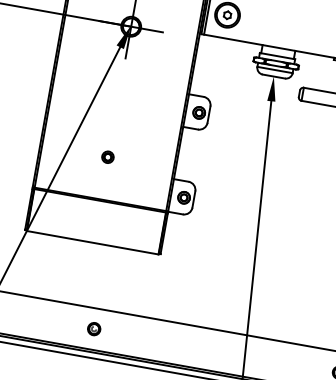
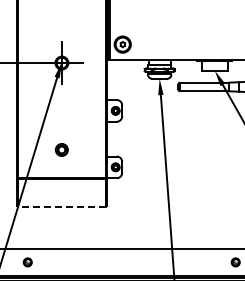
part: (107, 156) -> (61, 149), size x1.6
line: (92, 242) -> (61, 206), solid -> dashed
part: (93, 329) -> (27, 262), moved

